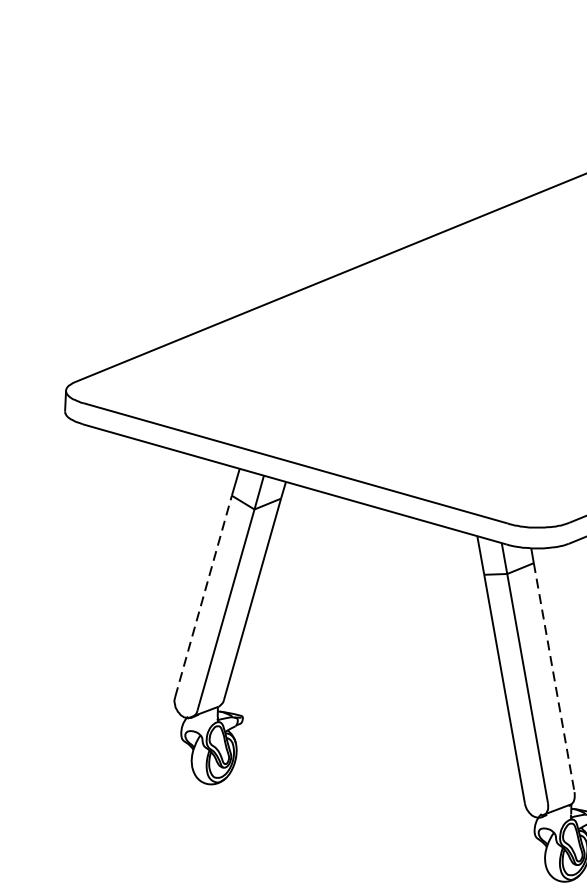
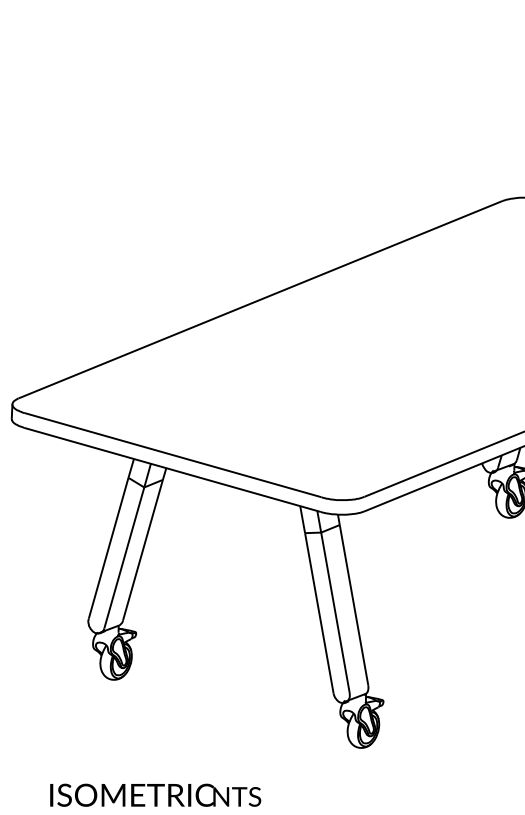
line: (203, 595) -> (108, 547), dashed -> solid
line: (554, 678) -> (354, 605), dashed -> solid

